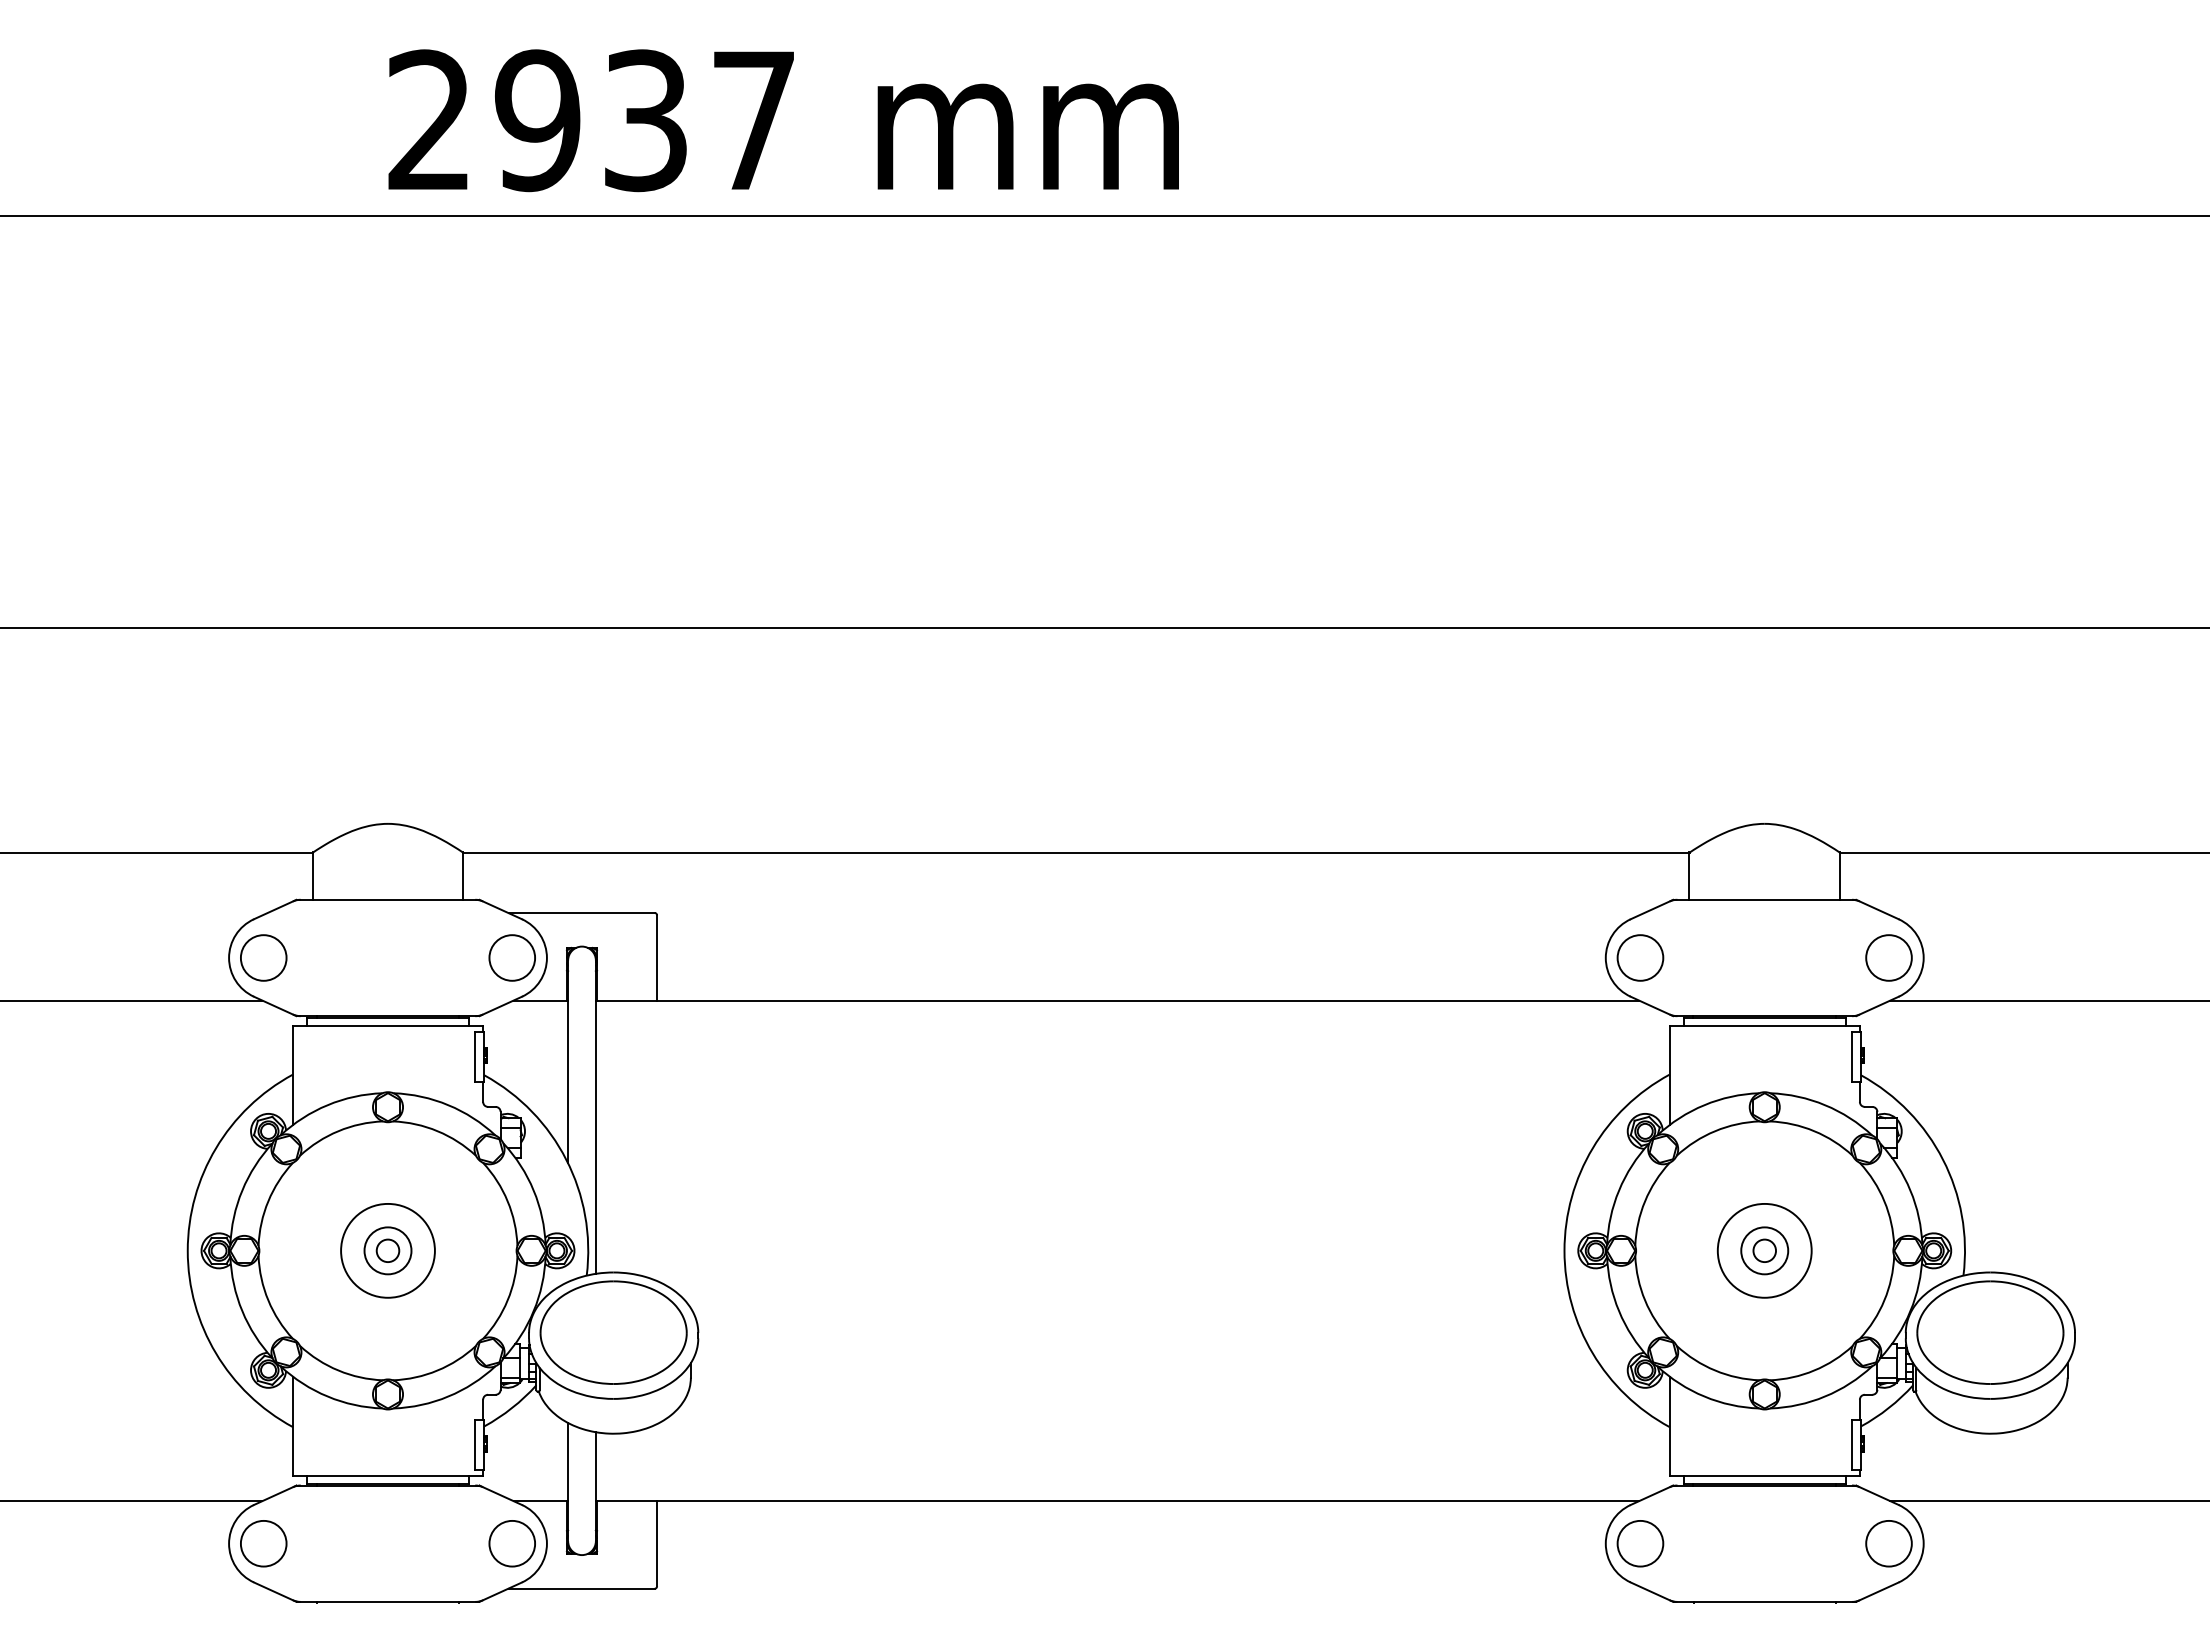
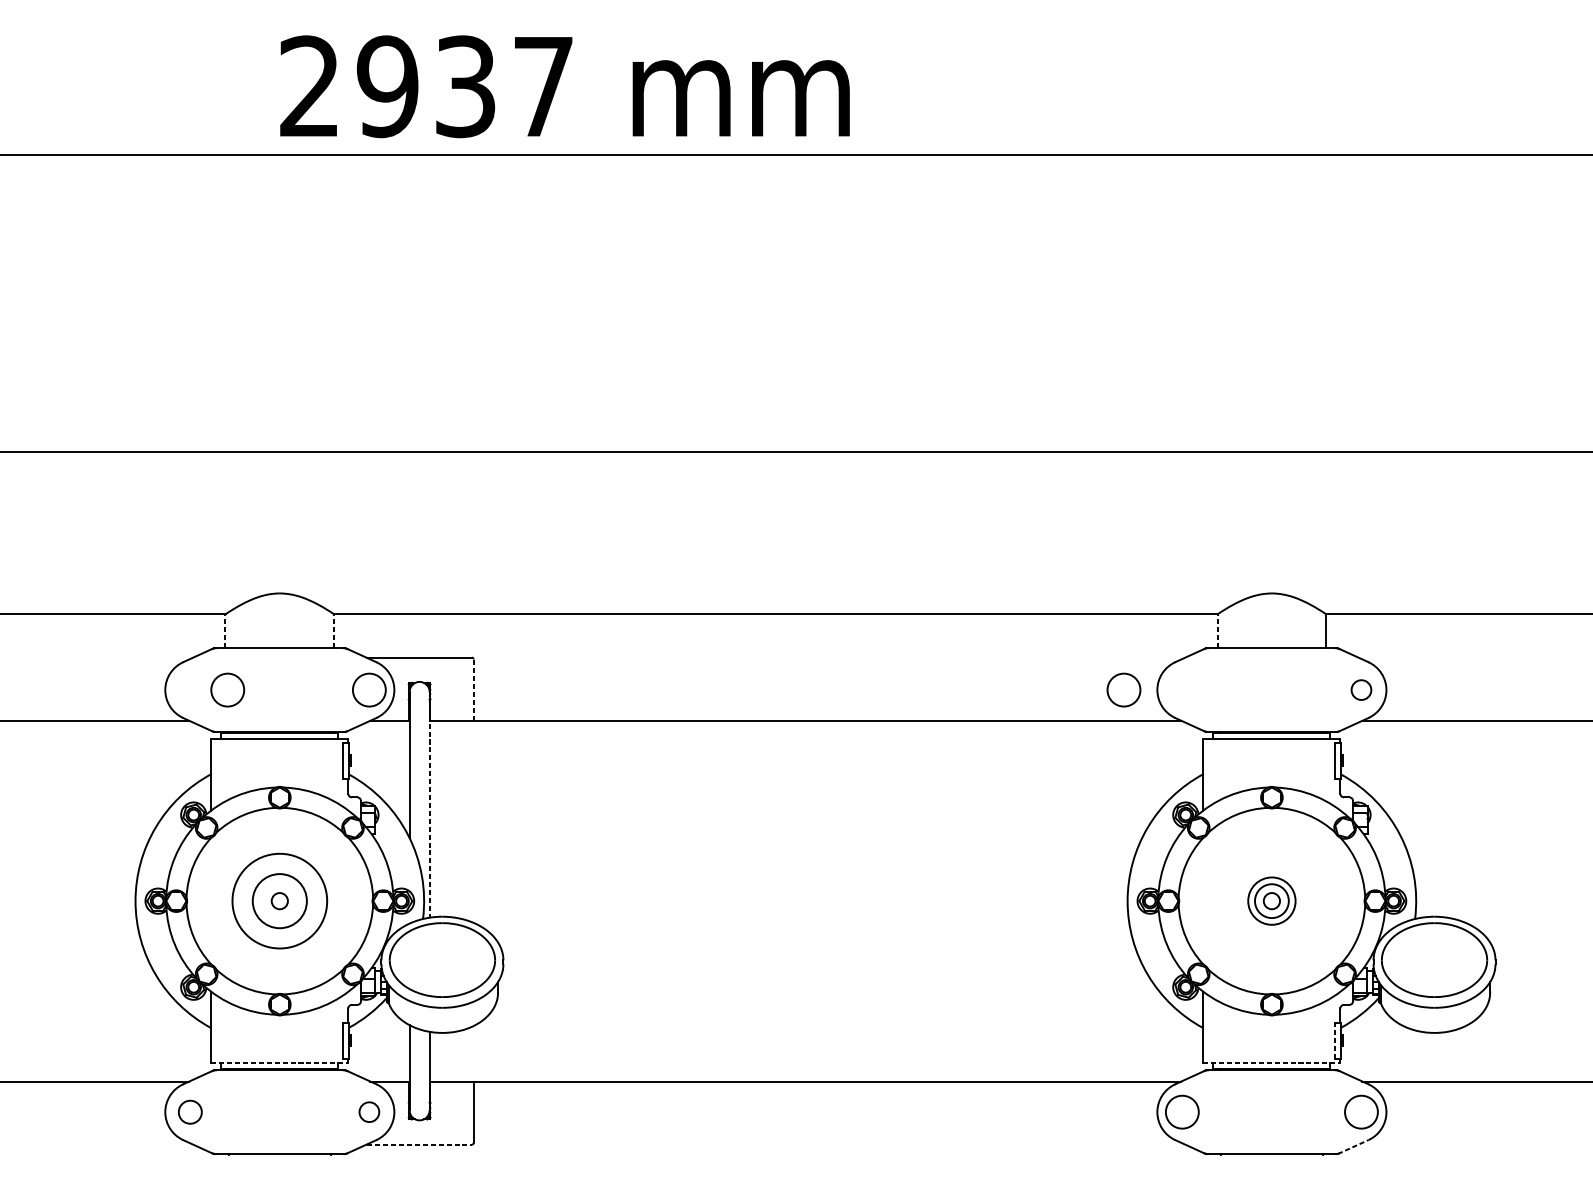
line: (312, 876) -> (225, 631), solid -> dashed
line: (463, 876) -> (334, 631), solid -> dashed
line: (1689, 876) -> (1217, 631), solid -> dashed
circle: (263, 957) -> (227, 689), moved
line: (657, 957) -> (474, 689), solid -> dashed
circle: (1640, 957) -> (1124, 689), moved
circle: (1888, 957) -> (1361, 689), size x0.6
line: (595, 1117) -> (429, 805), solid -> dashed
circle: (387, 1250) -> (279, 900), size x1.4
circle: (387, 1250) -> (279, 900), size x1.6
circle: (1764, 1250) -> (1271, 900), size x0.7
line: (1852, 1444) -> (1335, 1040), solid -> dashed
line: (388, 1476) -> (280, 1063), solid -> dashed
line: (1765, 1476) -> (1272, 1063), solid -> dashed
circle: (263, 1543) -> (190, 1112), size x0.7
circle: (512, 1543) -> (369, 1112), size x0.6
line: (582, 1588) -> (419, 1144), solid -> dashed
line: (1878, 1591) -> (1353, 1146), solid -> dashed

